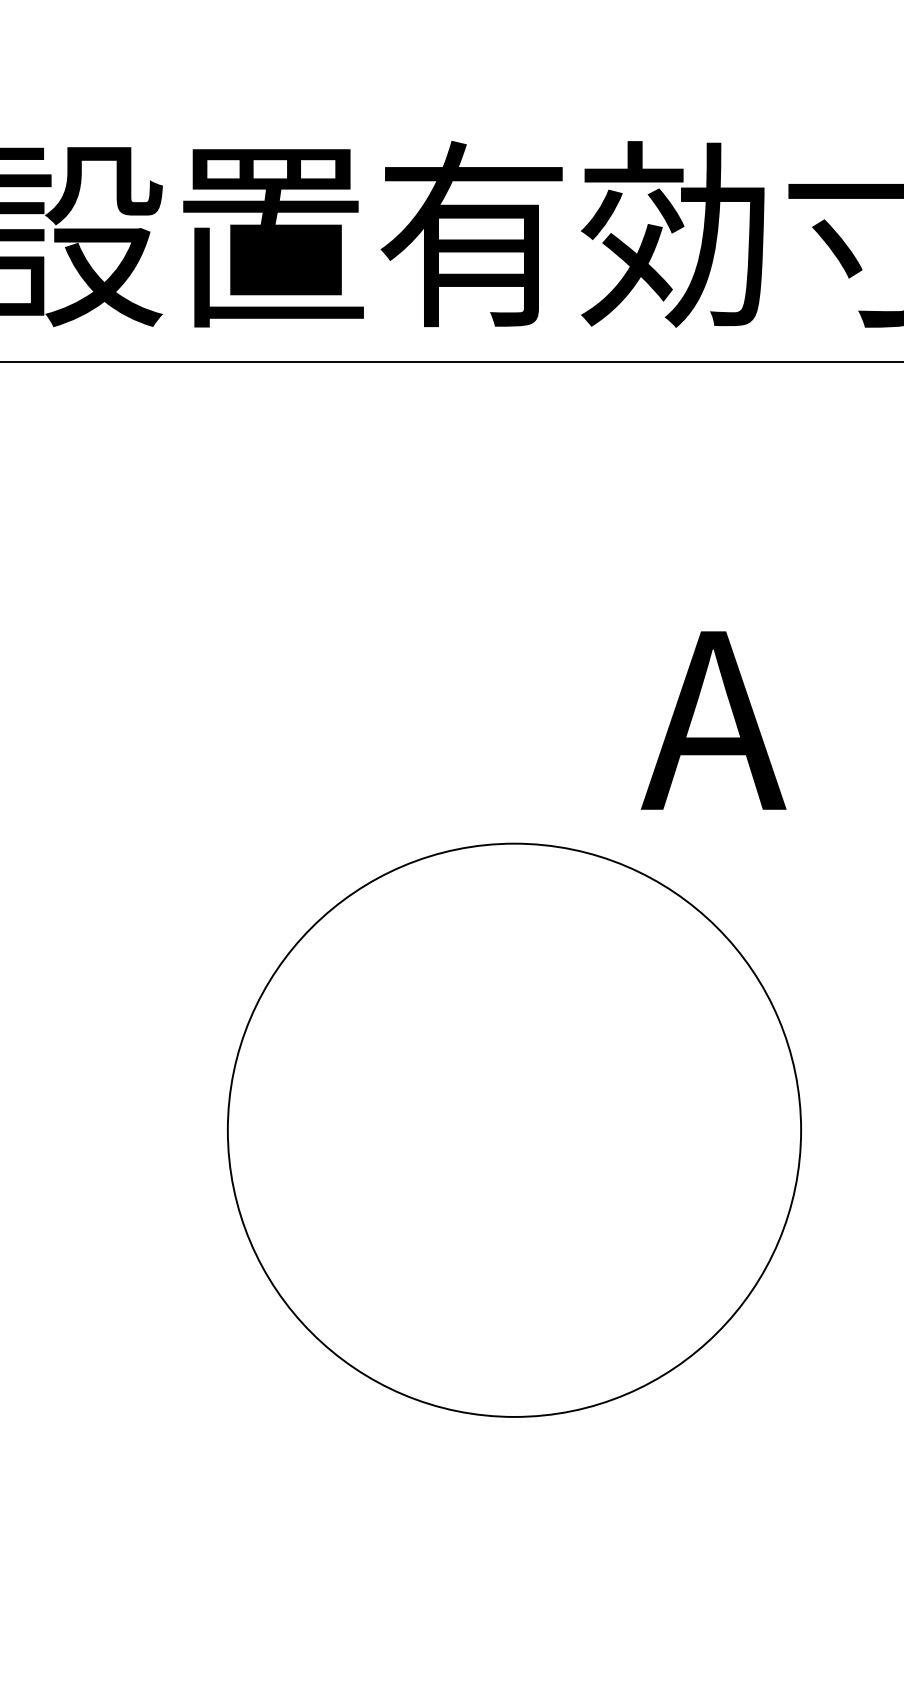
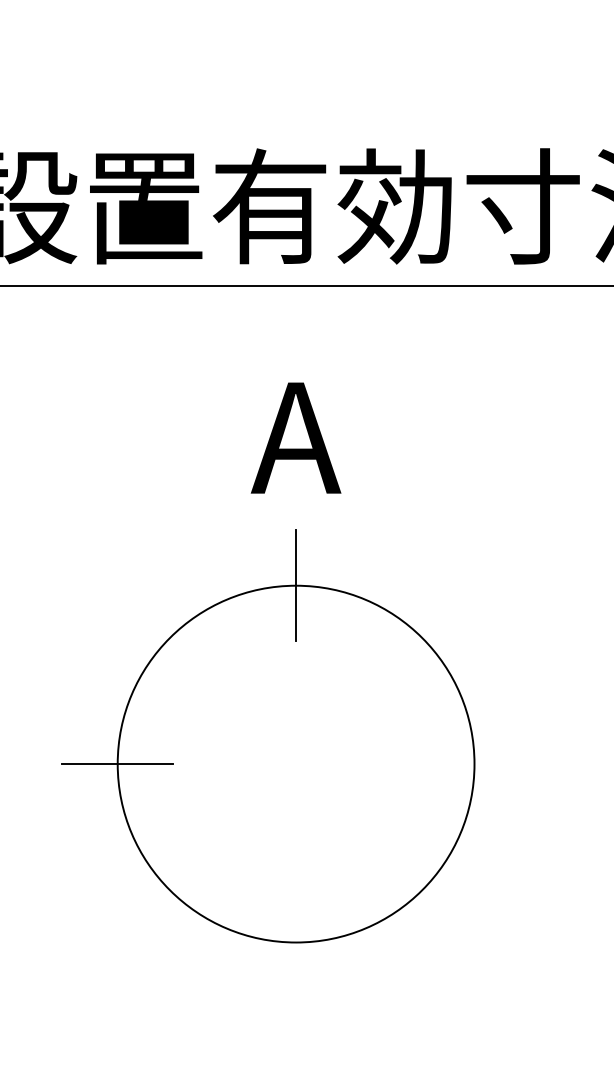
text: (712, 719) -> (295, 437), moved
line: (515, 843) -> (296, 585), added
line: (227, 1130) -> (117, 764), added

